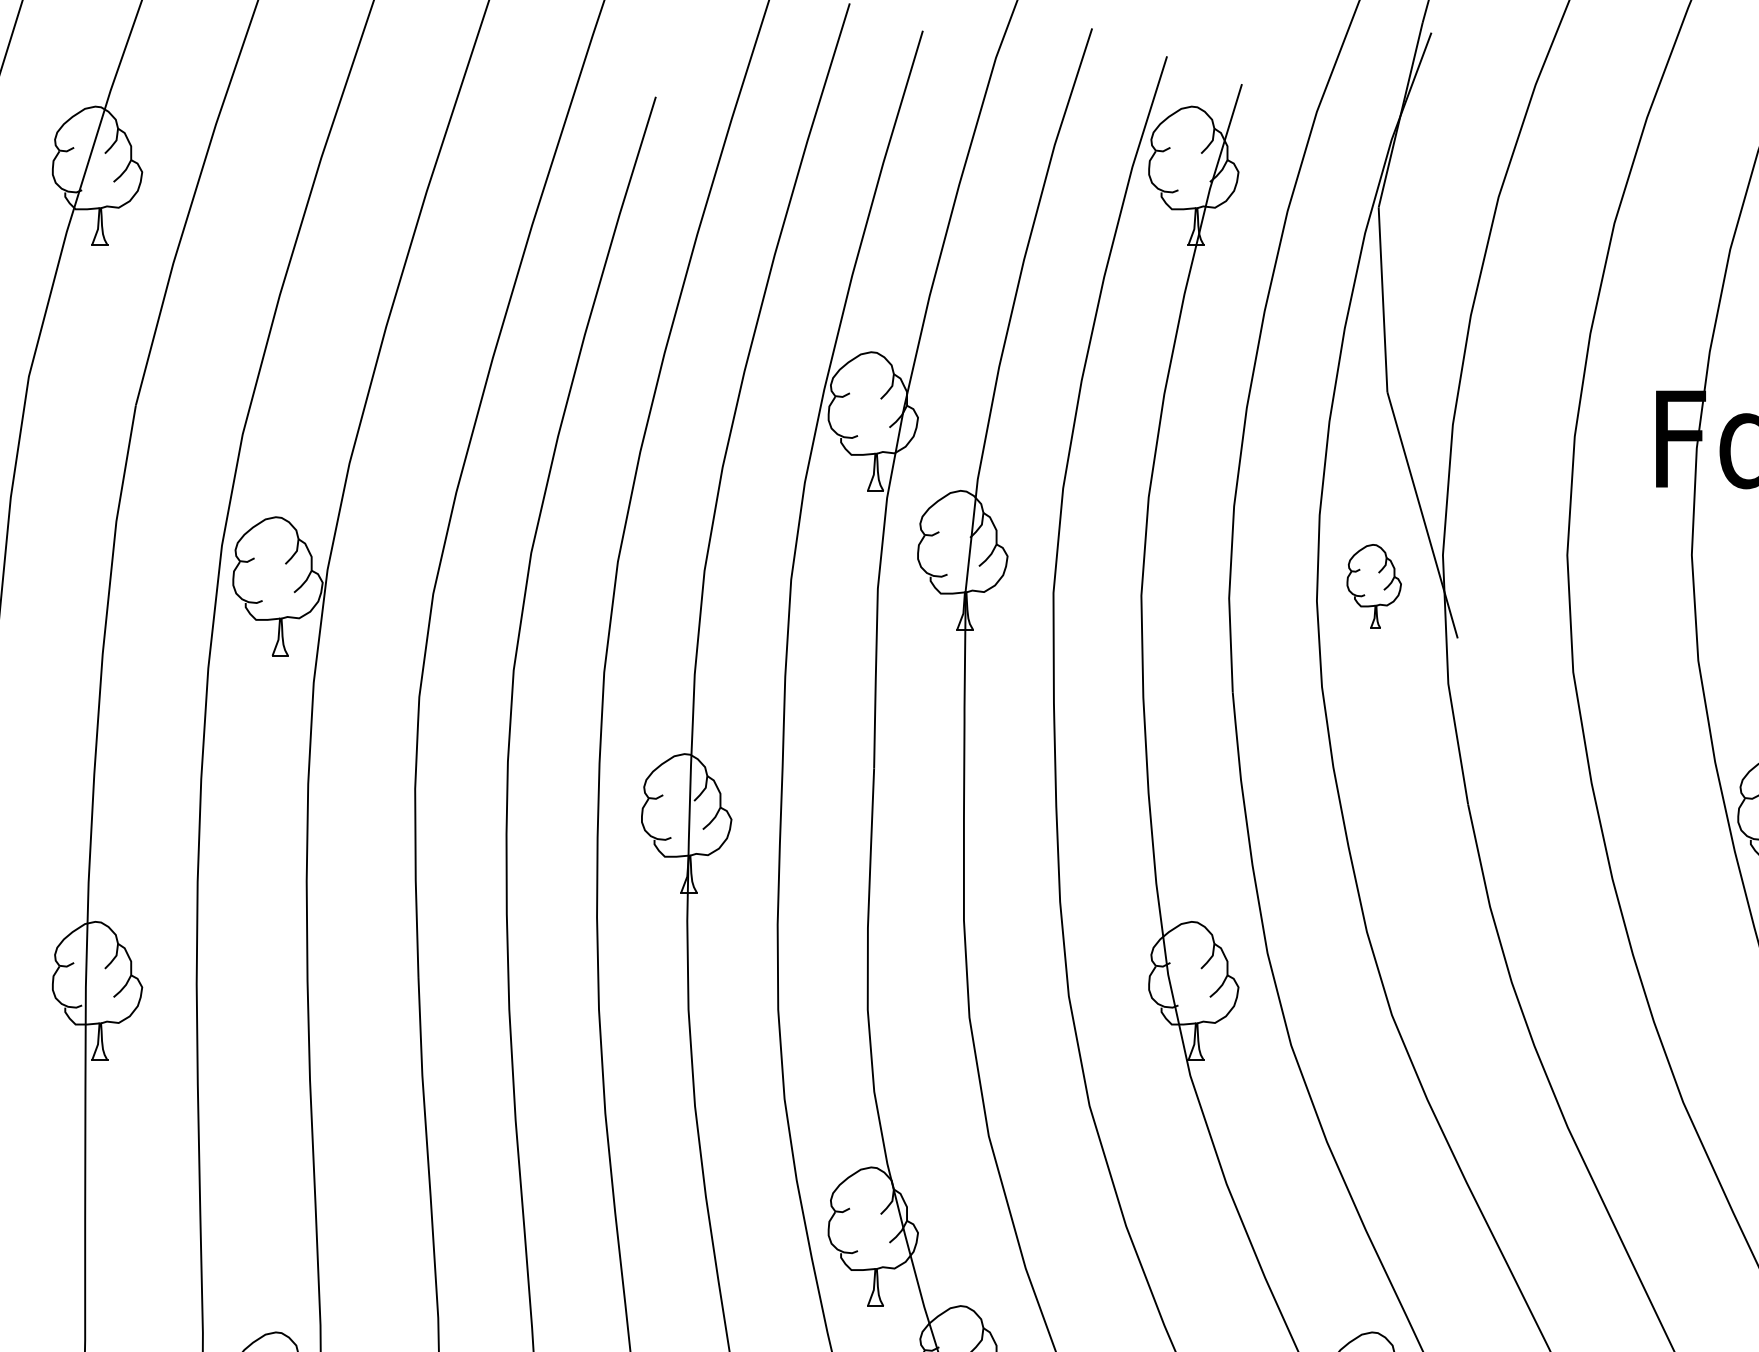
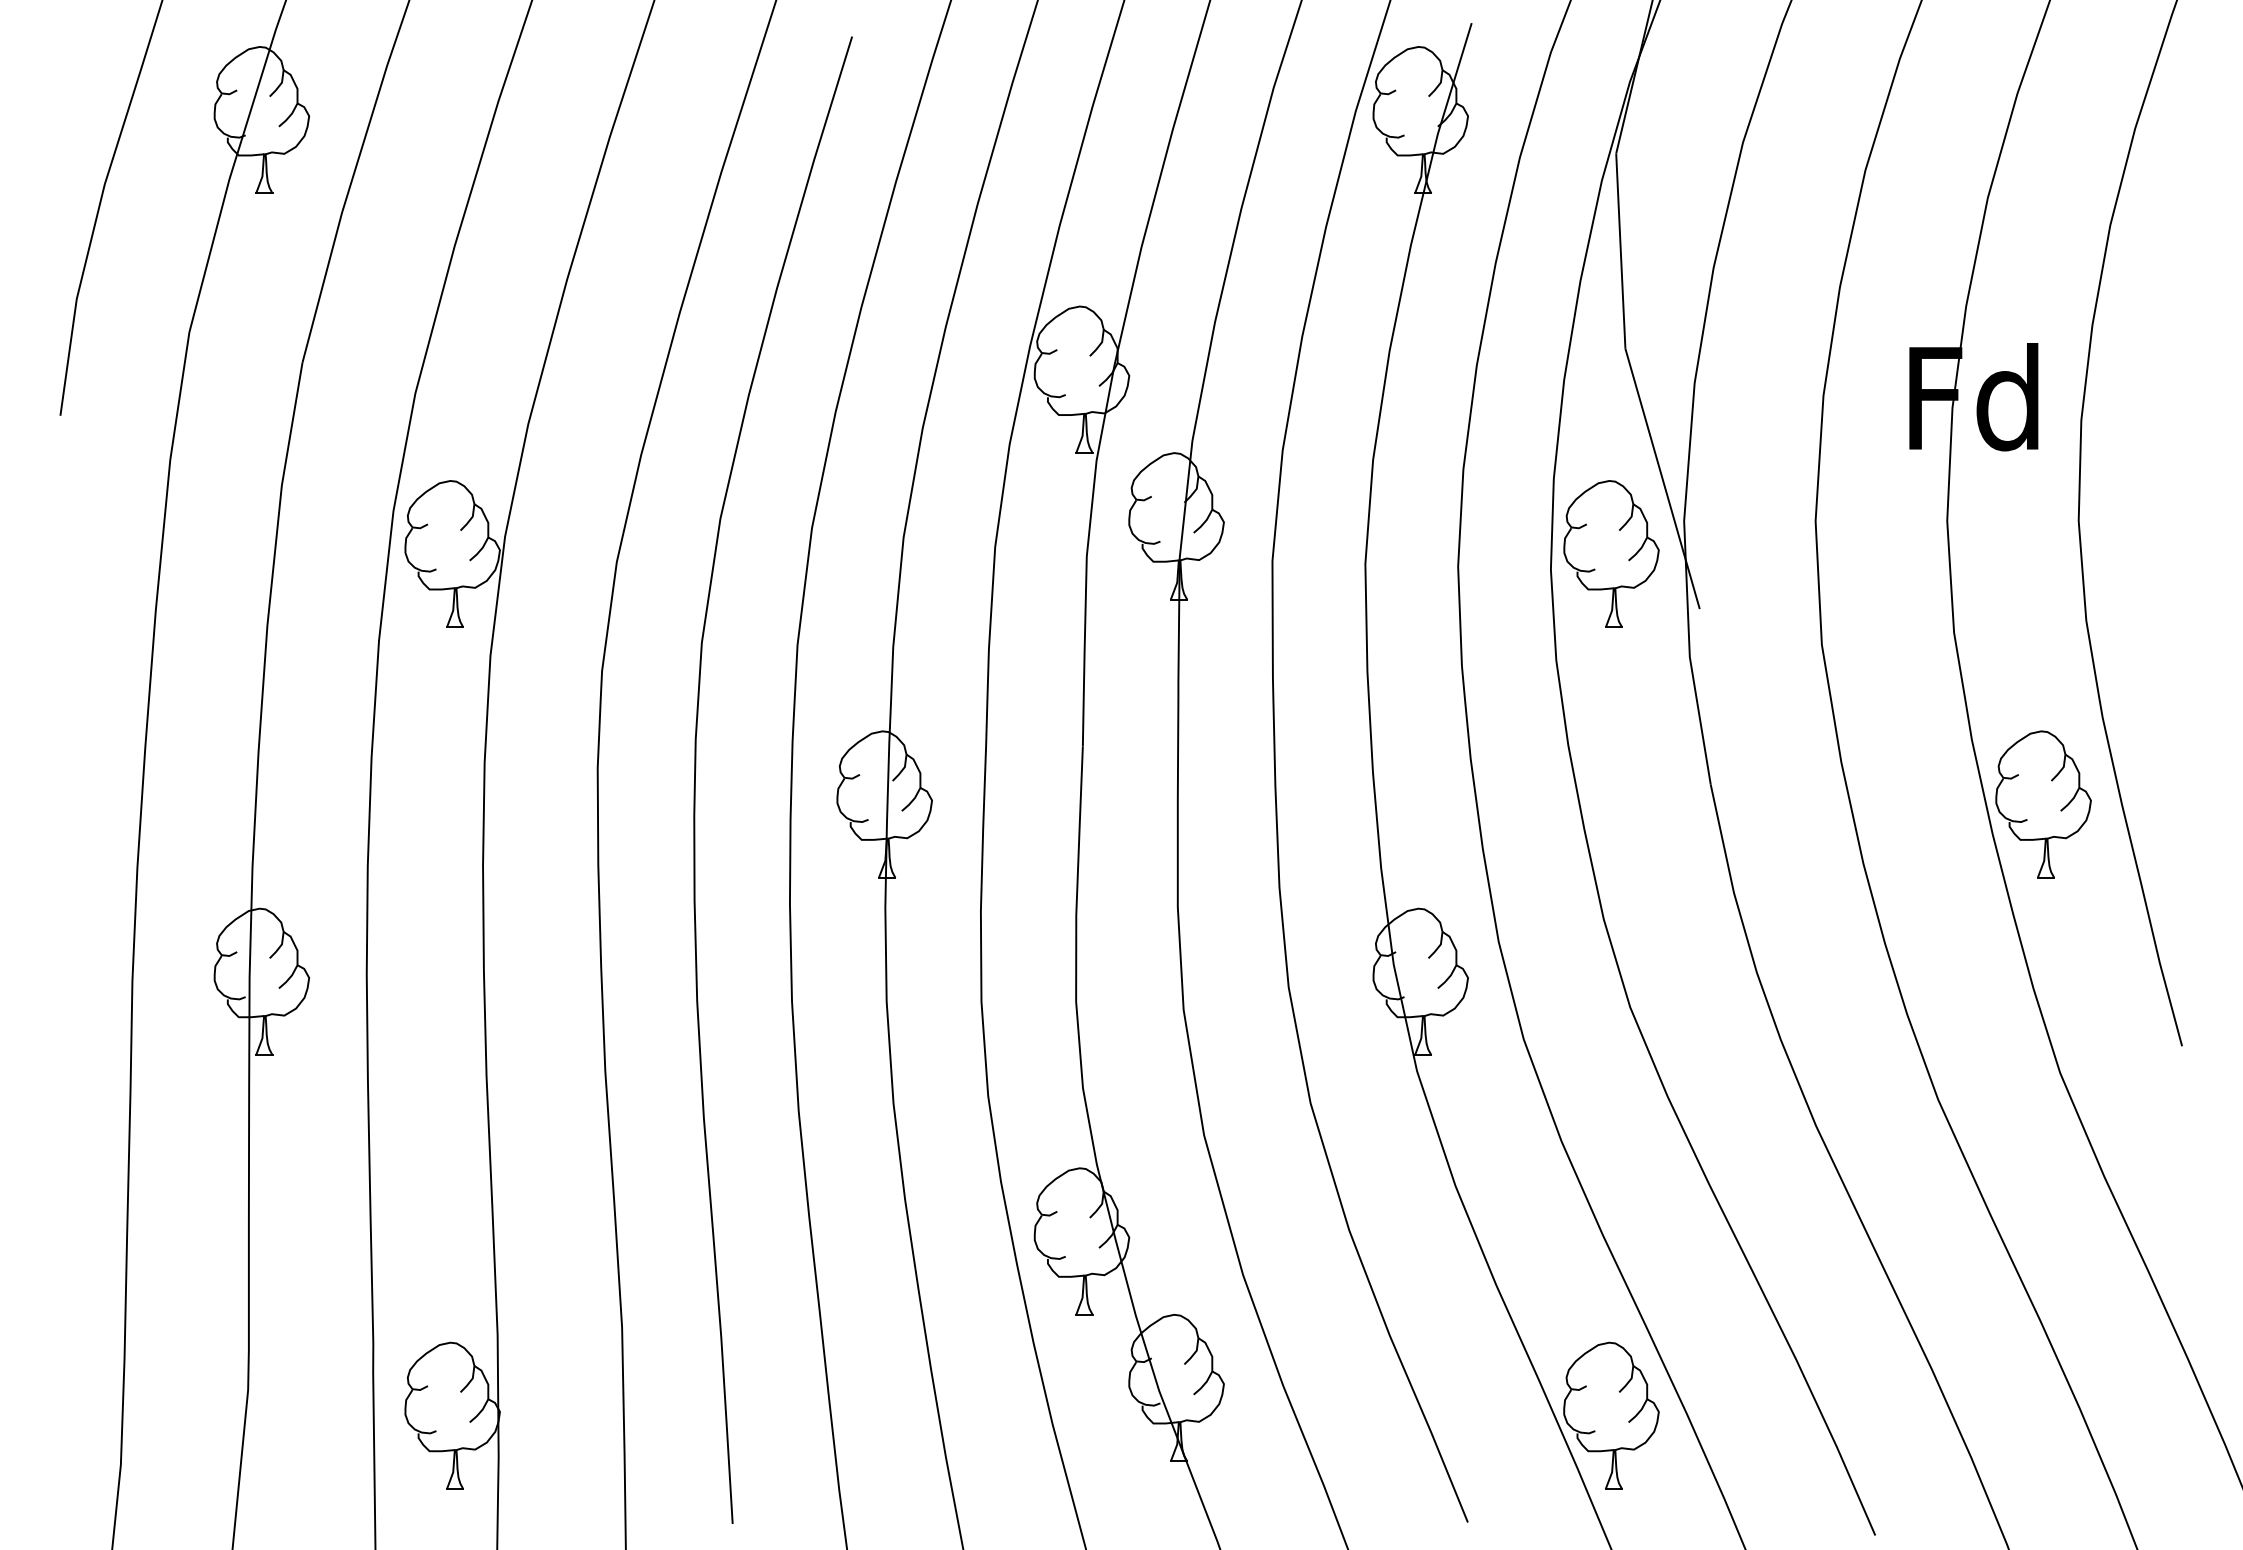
part: (1374, 585) -> (1611, 553), size x1.67

